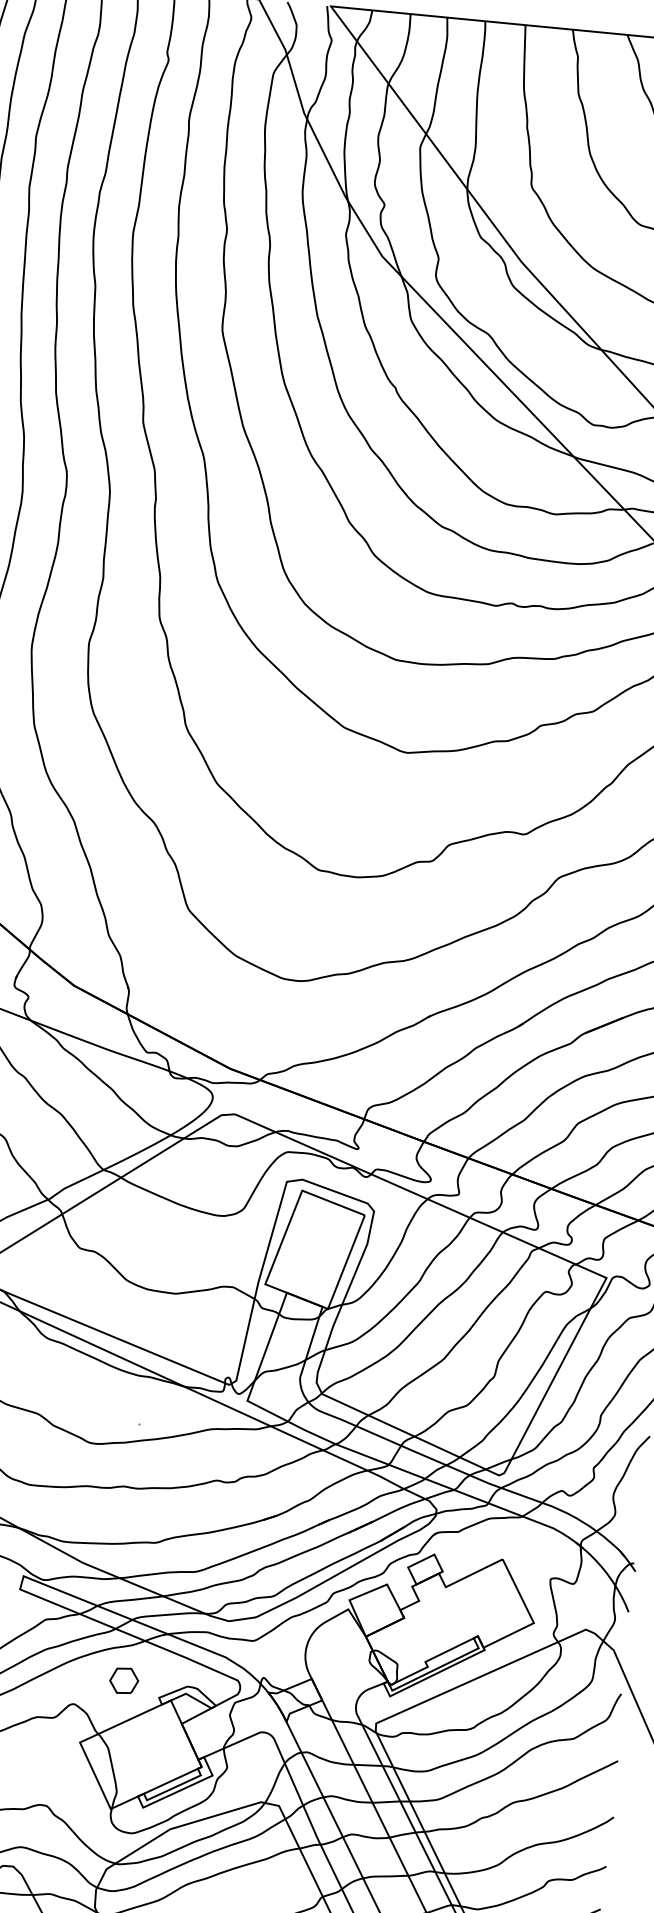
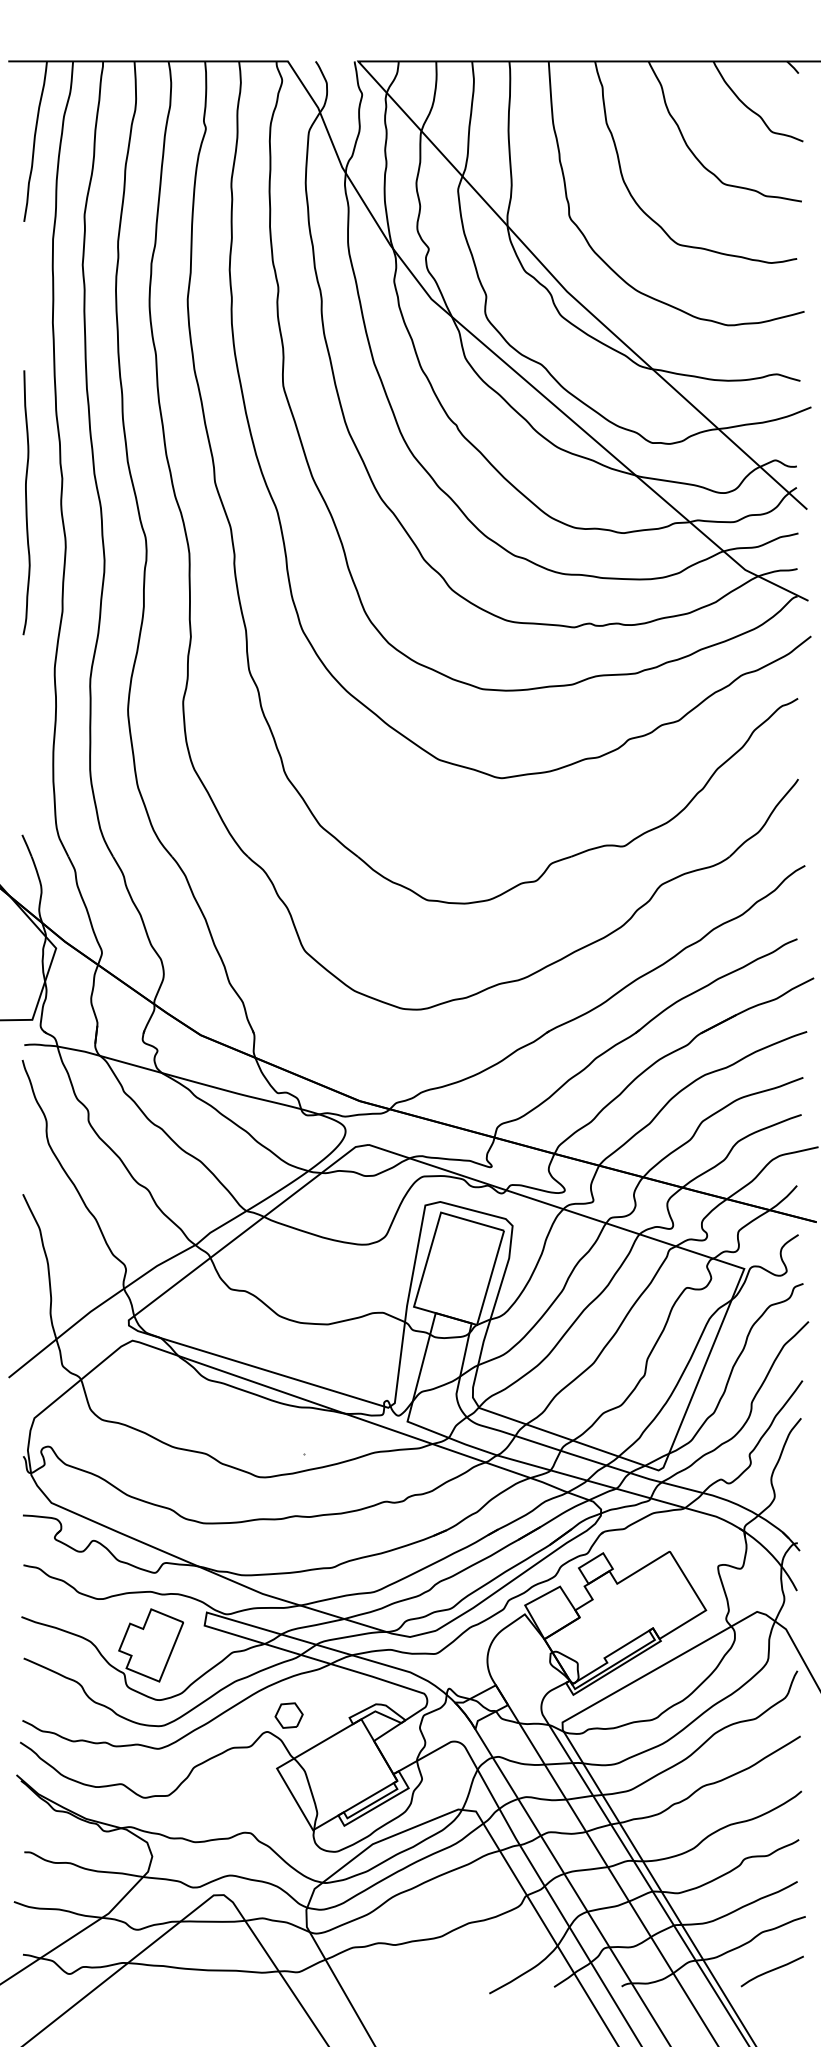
part: (123, 1680) -> (288, 1715), moved

